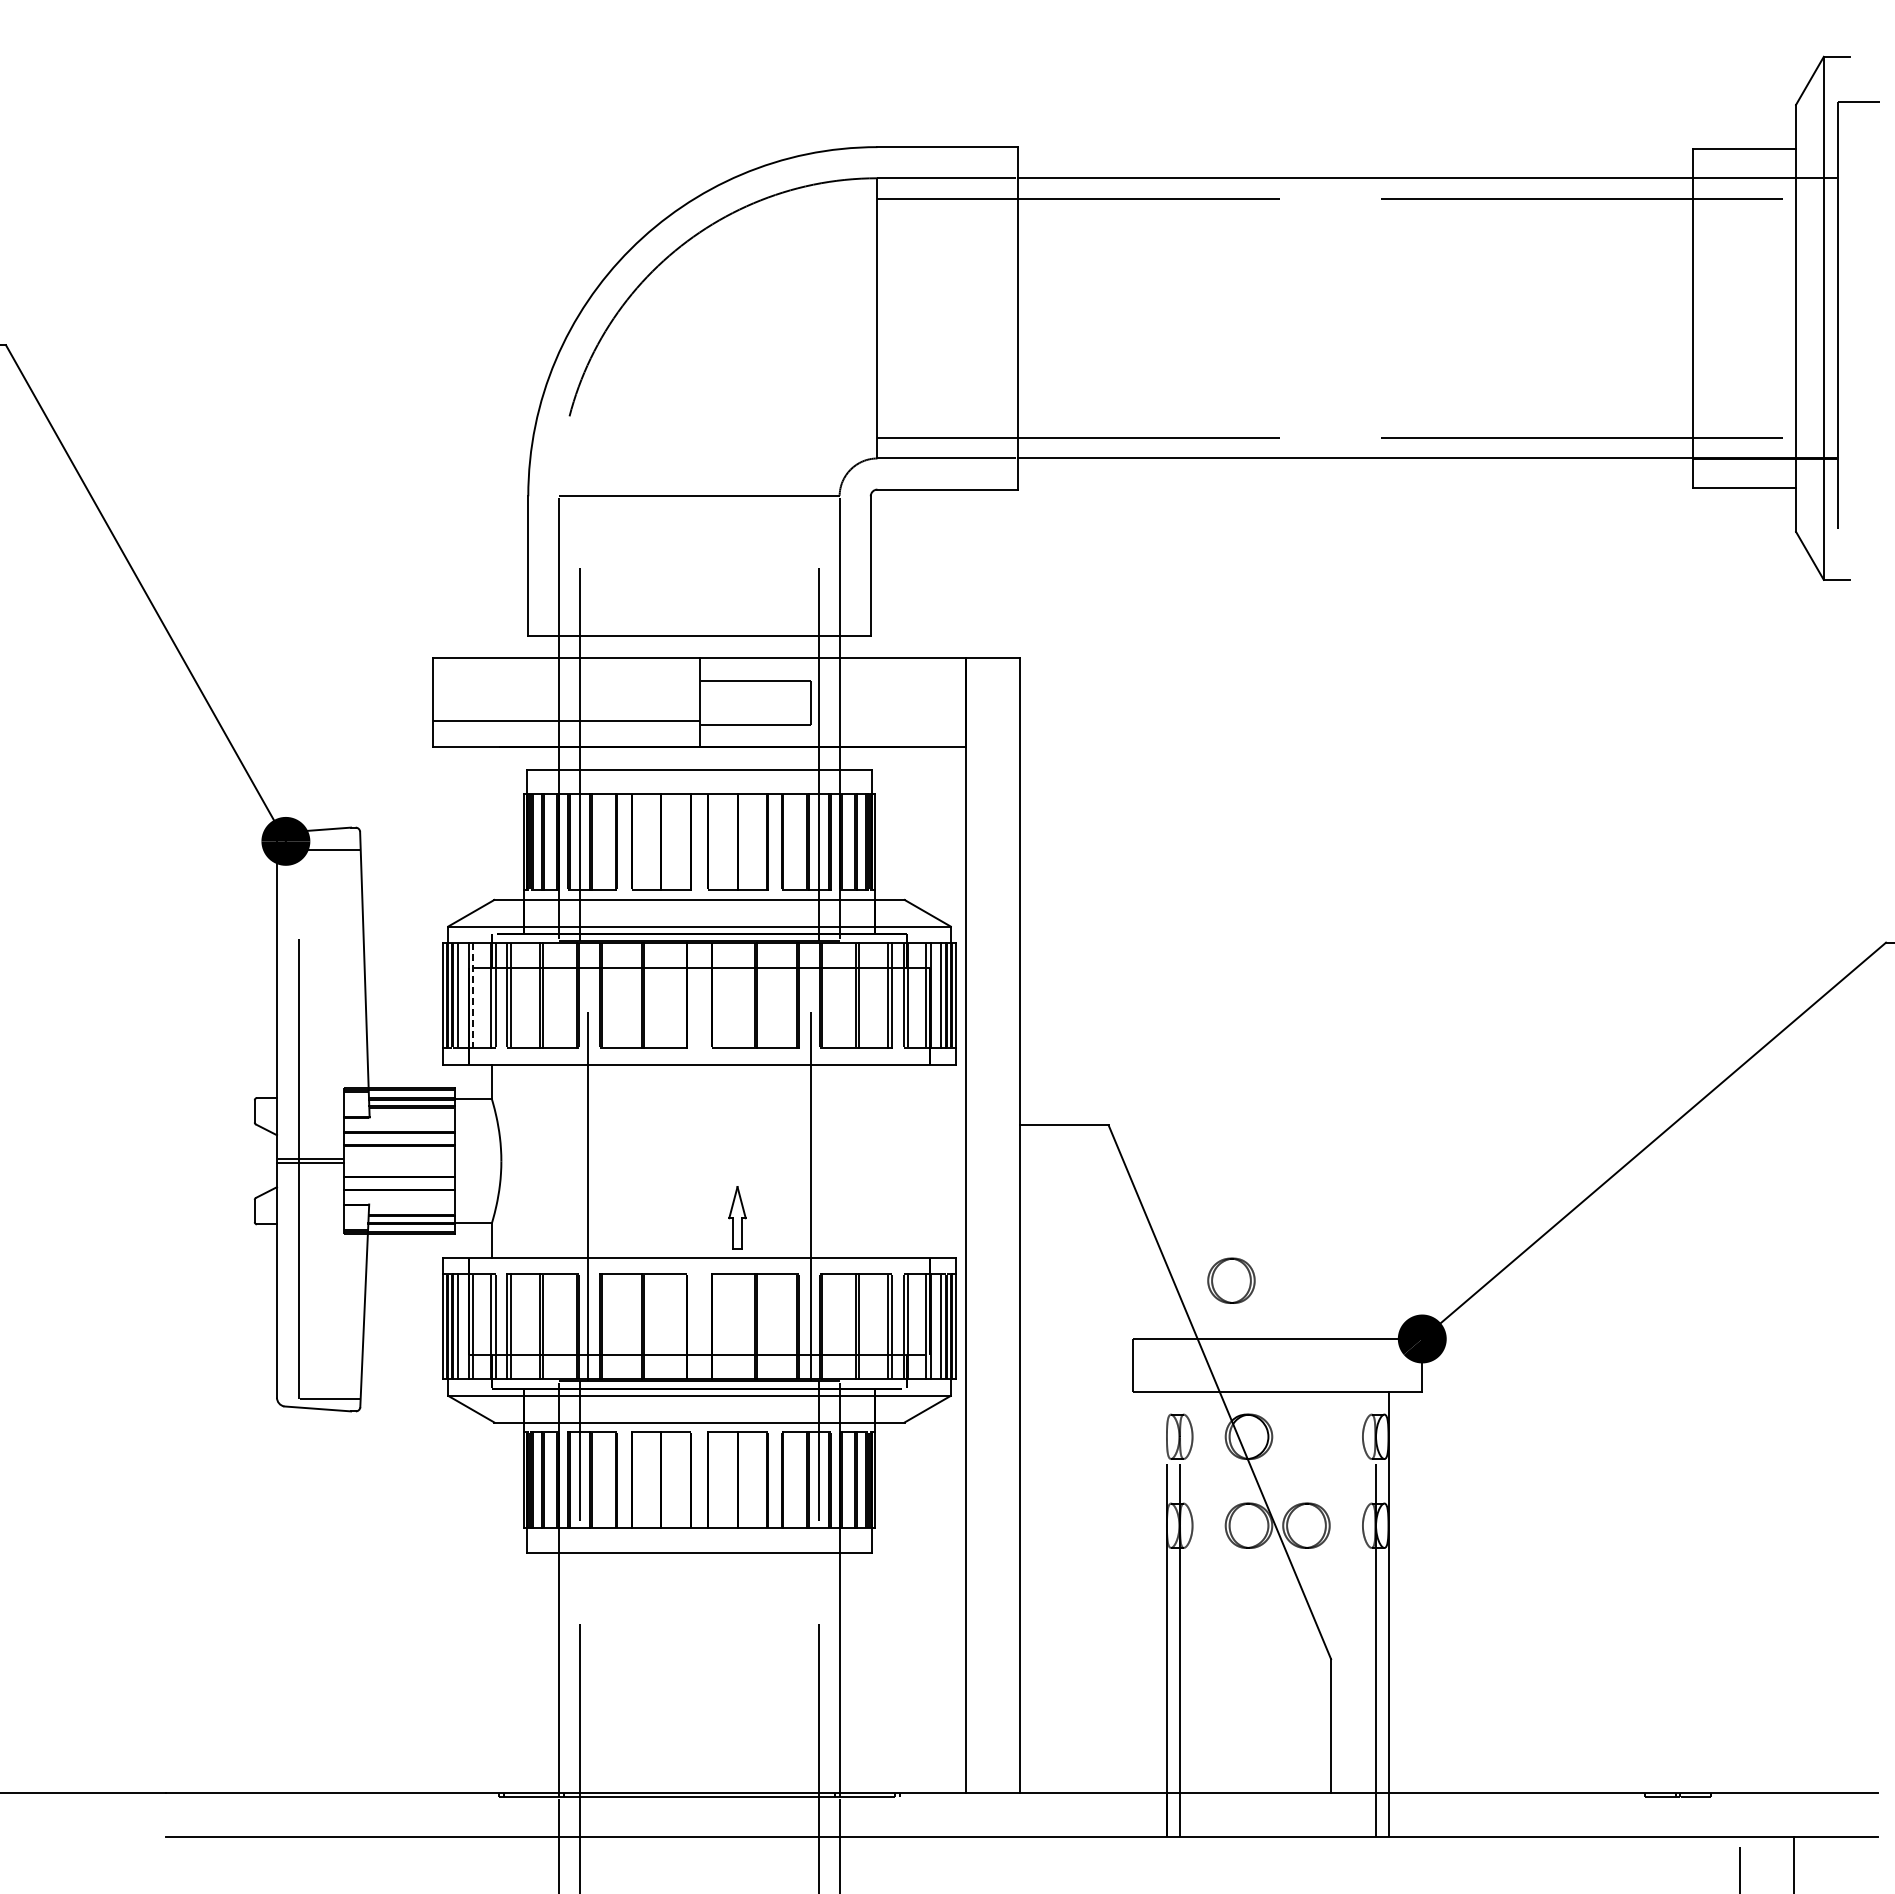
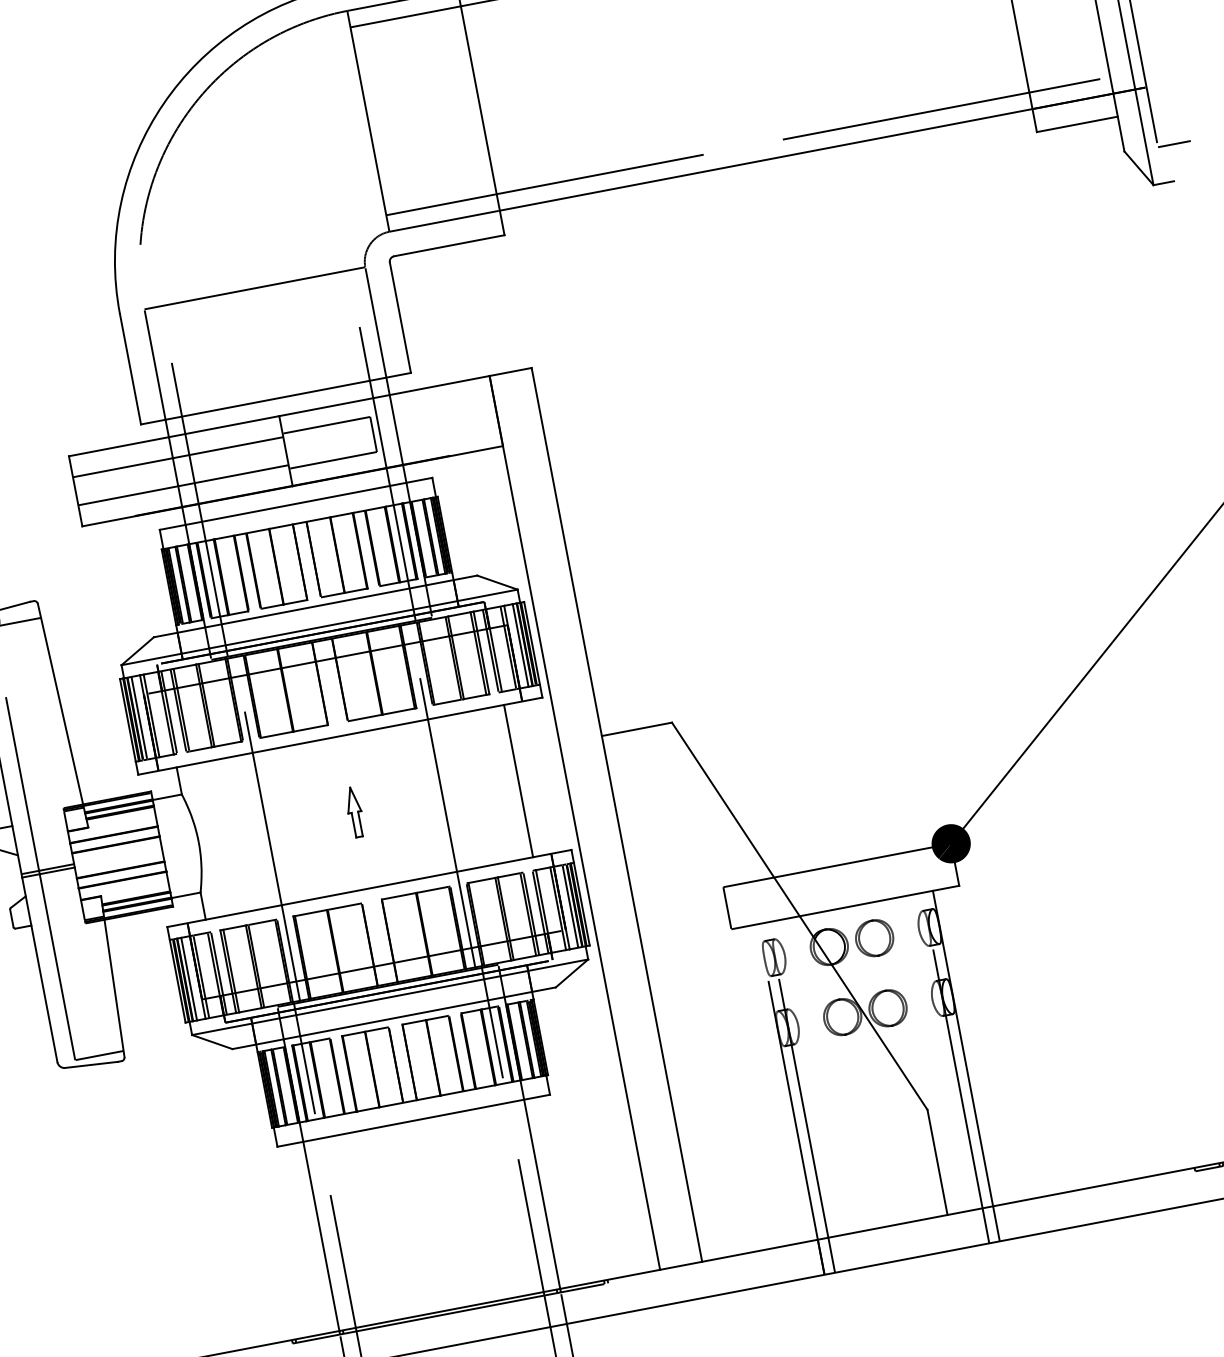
line: (1859, 534) -> (1174, 144), added
line: (565, 685) -> (177, 457), added
line: (473, 996) -> (151, 716), dashed -> solid
line: (907, 1160) -> (518, 780), added
part: (737, 1217) -> (354, 811), moved
part: (1231, 1280) -> (874, 938), moved

